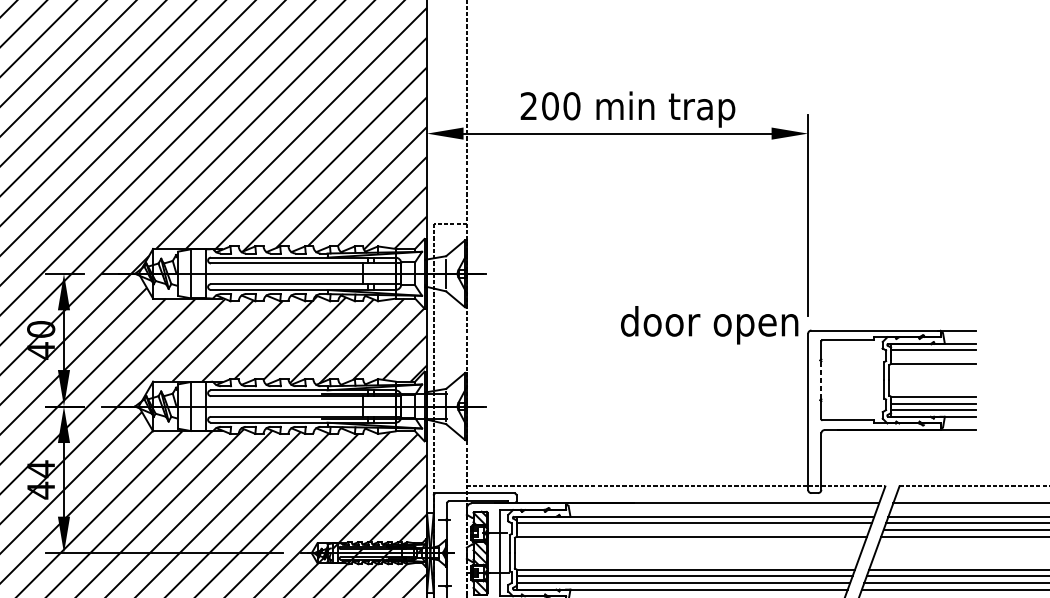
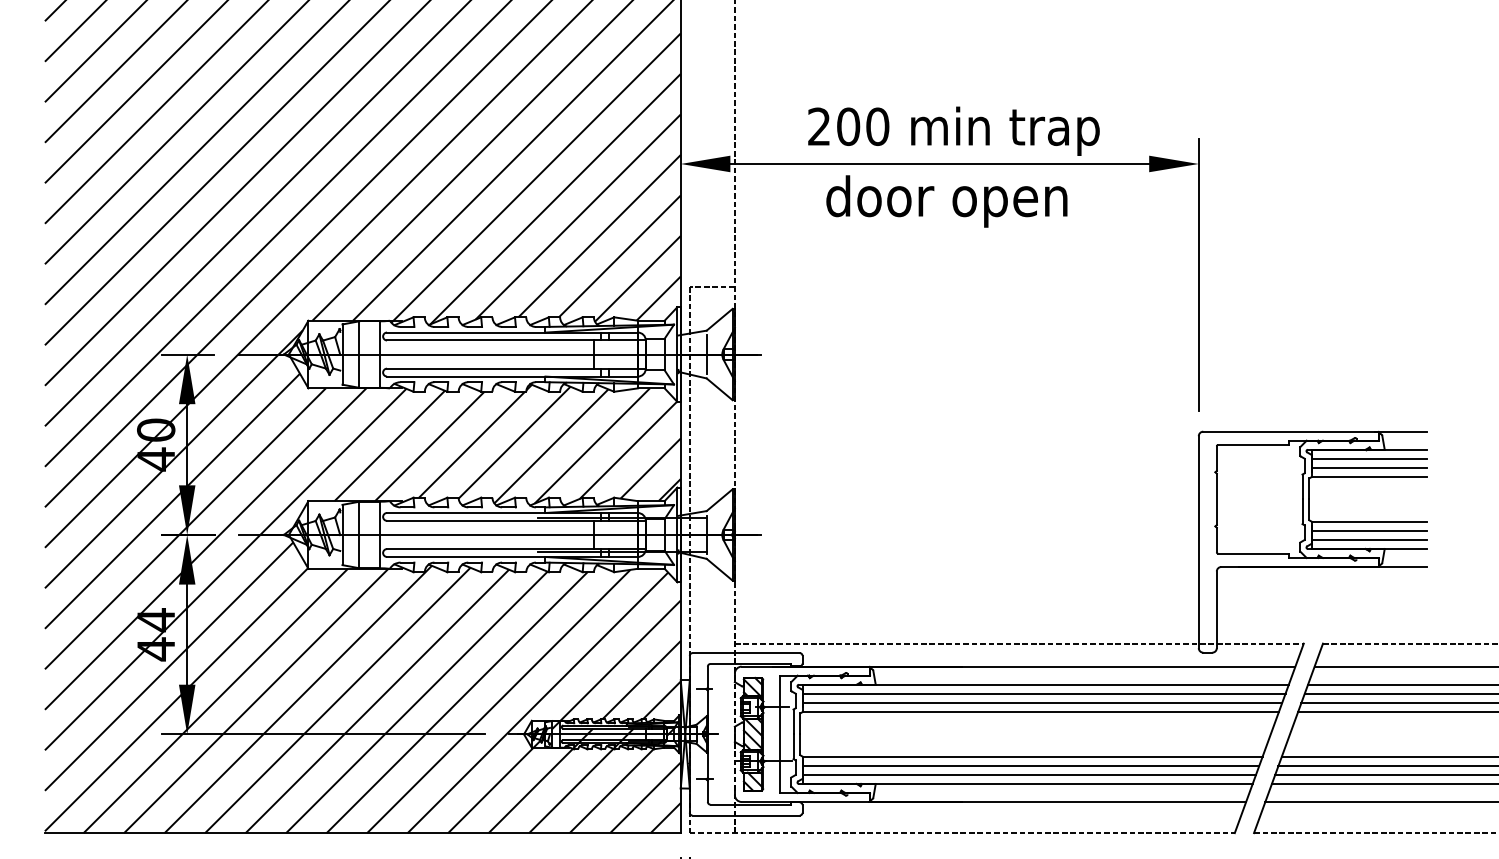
text: (709, 325) -> (946, 201), moved
line: (933, 356) -> (1369, 467), added
line: (821, 380) -> (1216, 499), dashed -> solid
line: (693, 529) -> (1042, 702), added

